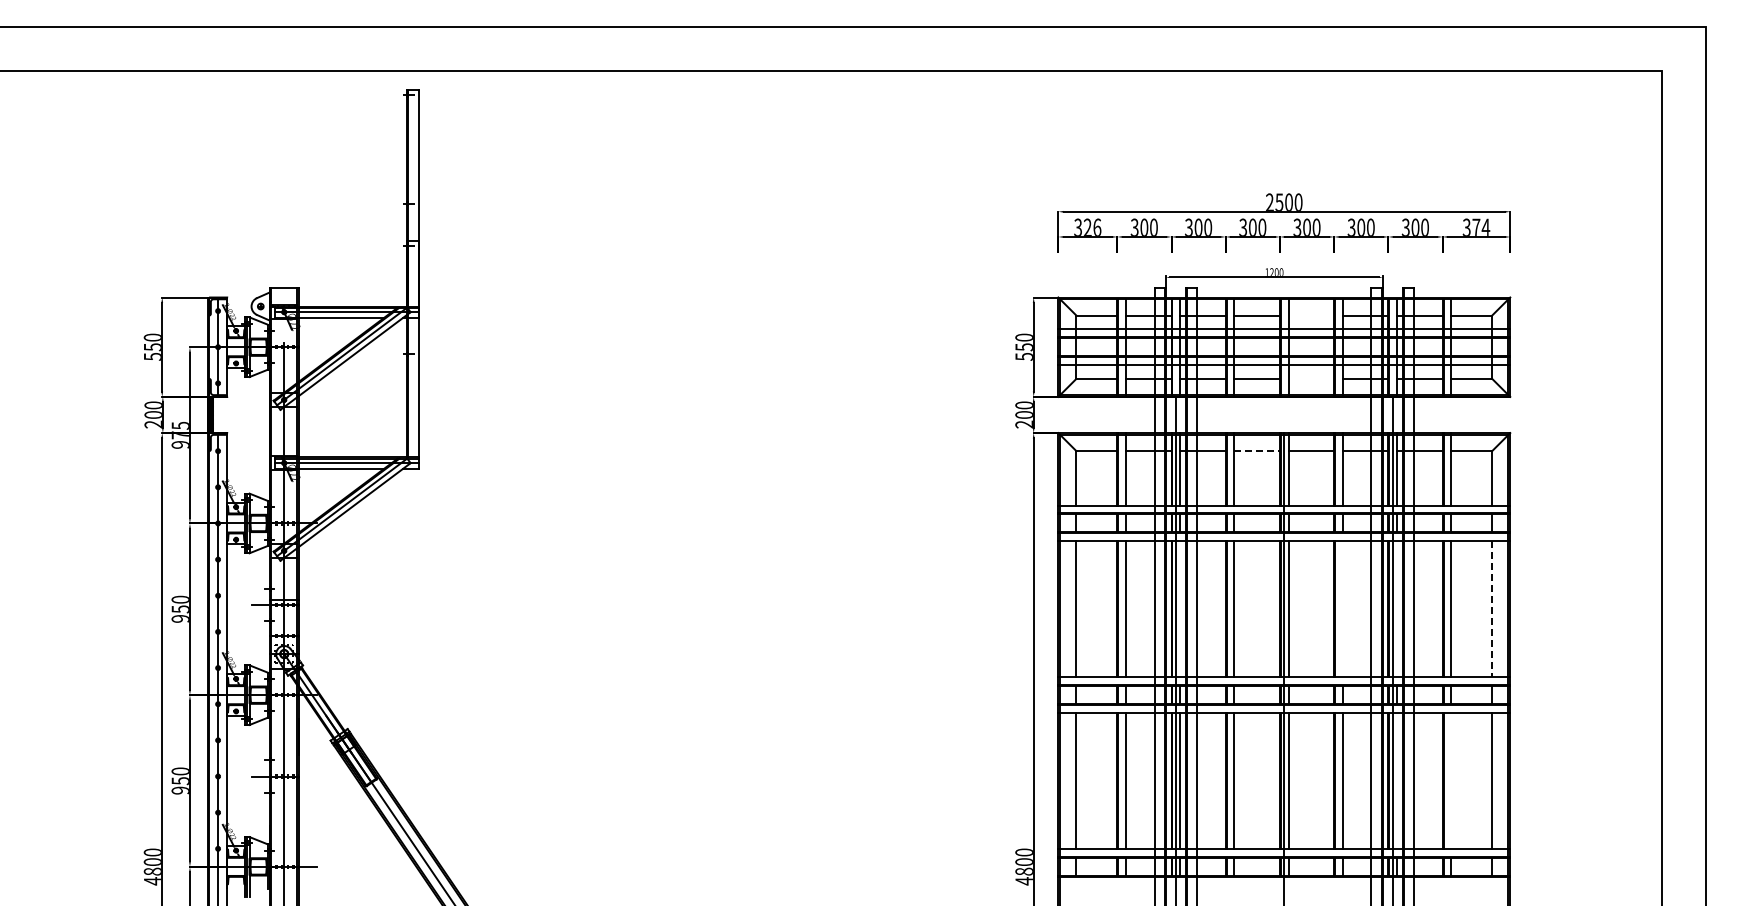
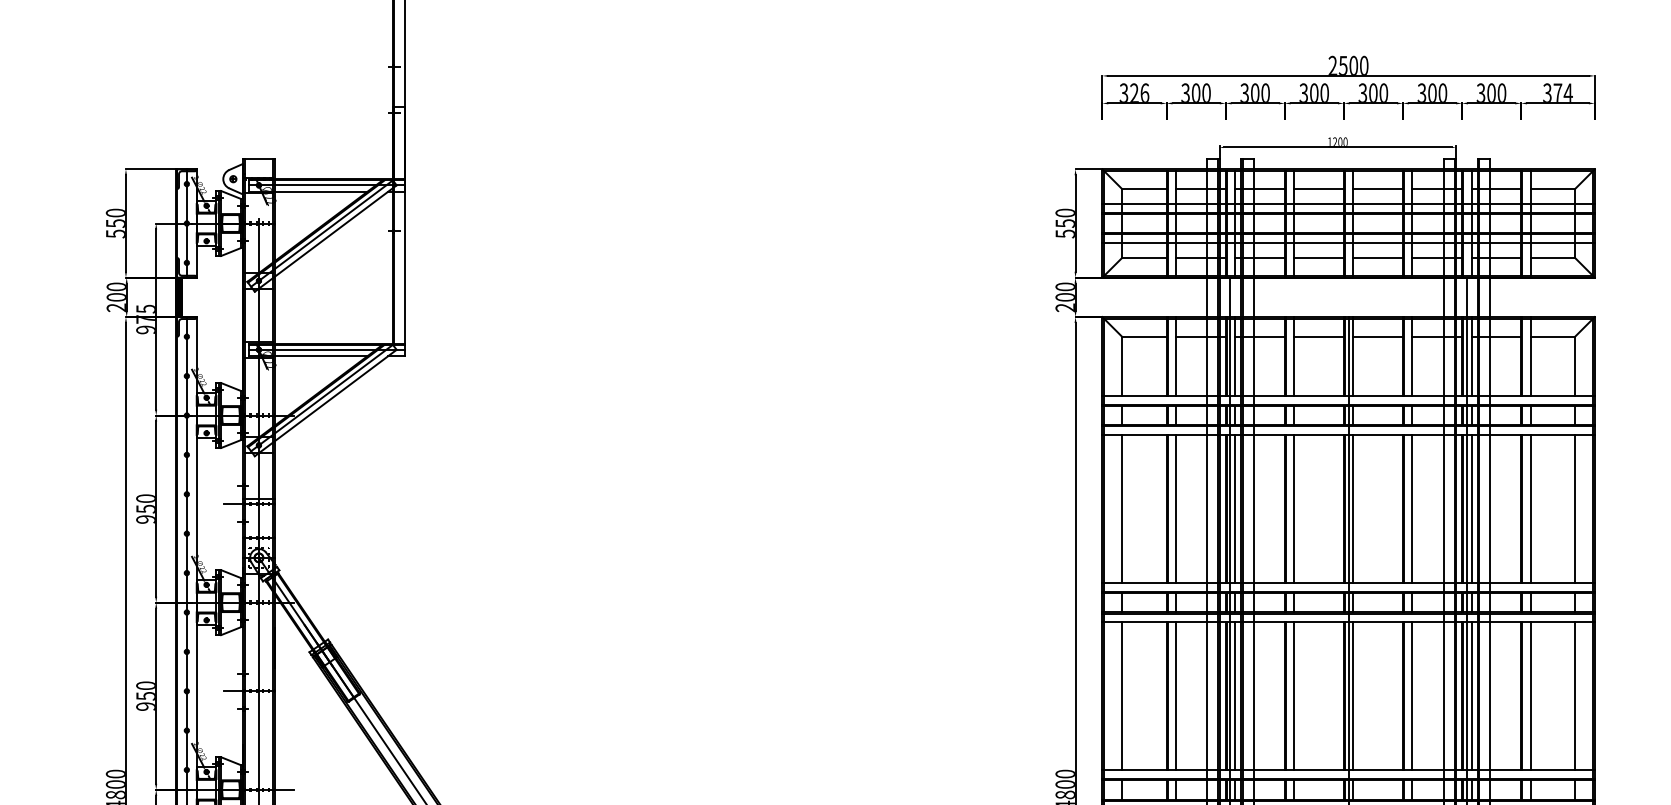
line: (1311, 315) -> (1378, 188), added
line: (1311, 378) -> (1378, 257), added
line: (1257, 451) -> (1319, 337), dashed -> solid
line: (1180, 609) -> (1235, 509), added
line: (1342, 609) -> (1412, 509), added
line: (1397, 609) -> (1471, 509), added
line: (1492, 609) -> (1575, 509), dashed -> solid
line: (1397, 780) -> (1471, 695), added
line: (1451, 780) -> (1530, 695), added

